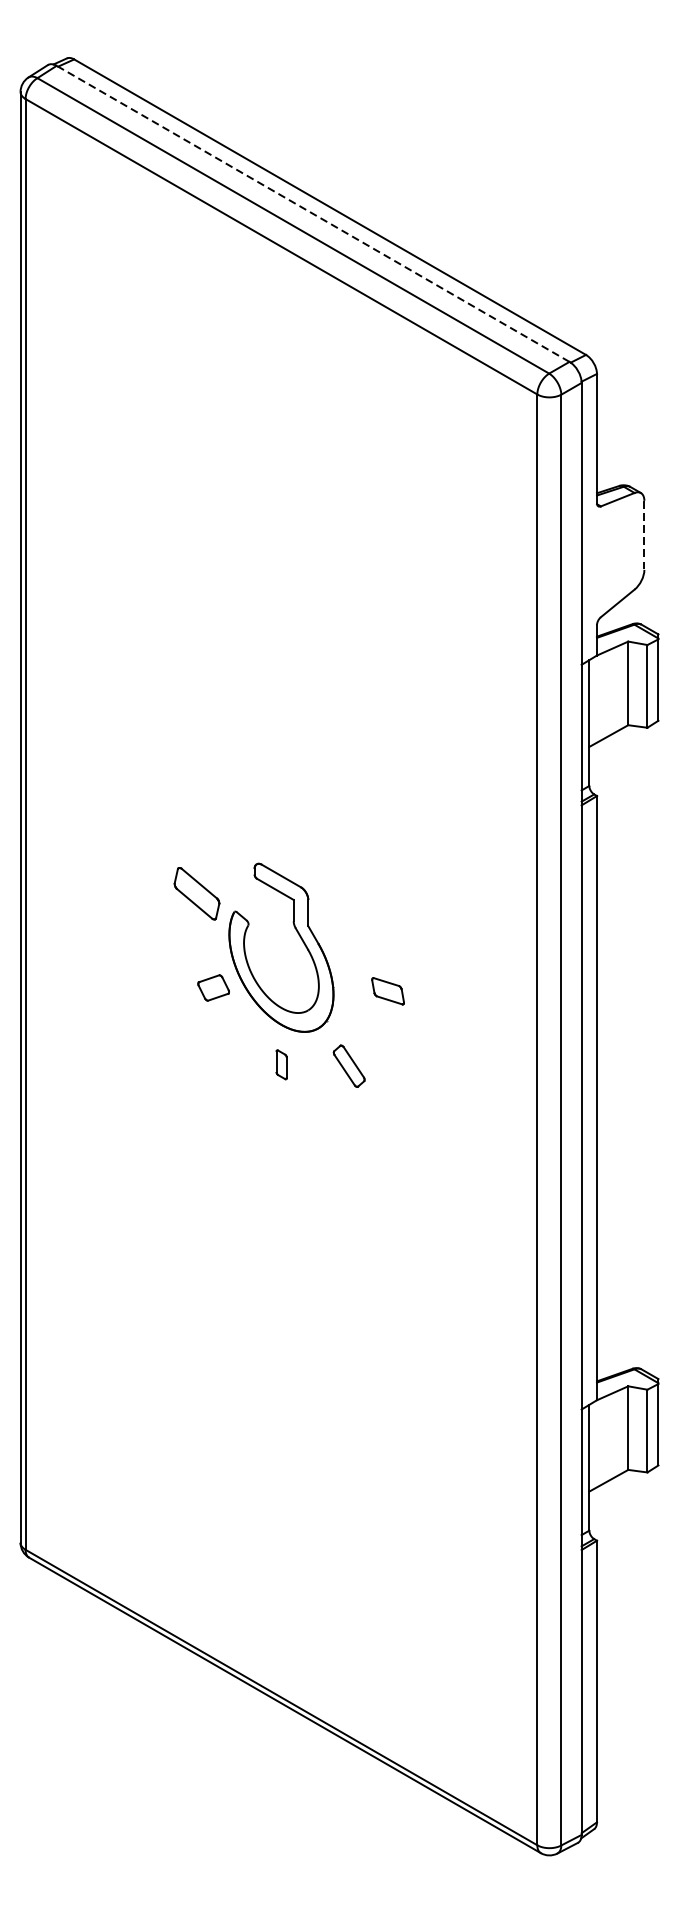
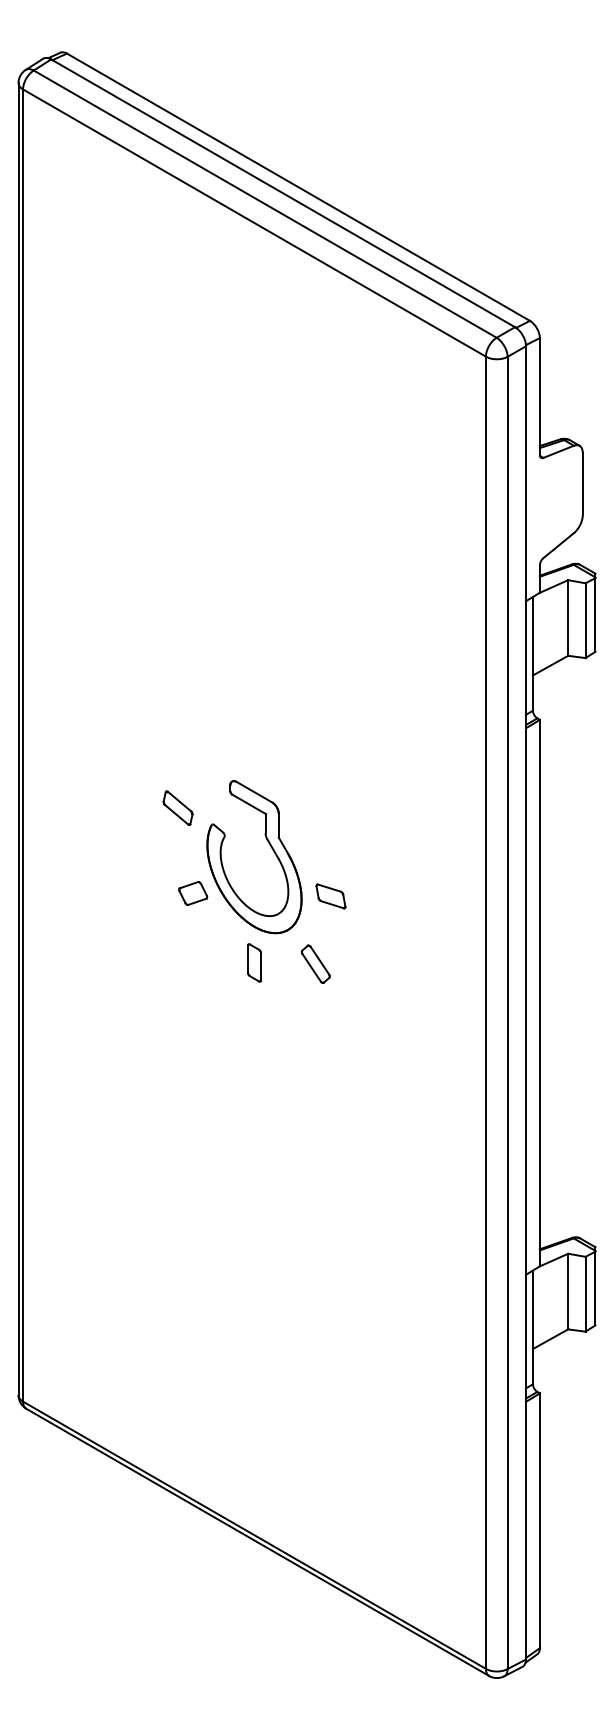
line: (313, 214) -> (283, 193), dashed -> solid
line: (644, 535) -> (582, 484), dashed -> solid
part: (196, 892) -> (177, 807), size x0.71
part: (387, 991) -> (330, 896), moved
part: (281, 1064) -> (254, 962), size x1.43

